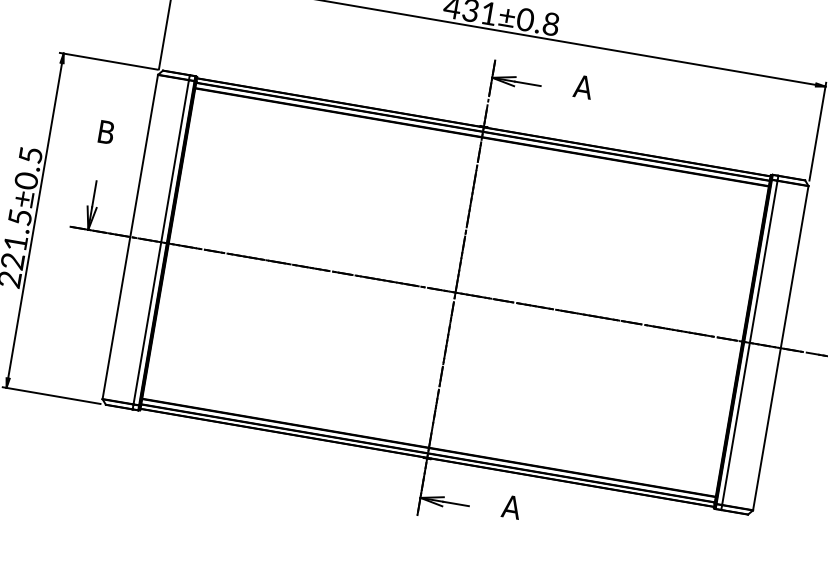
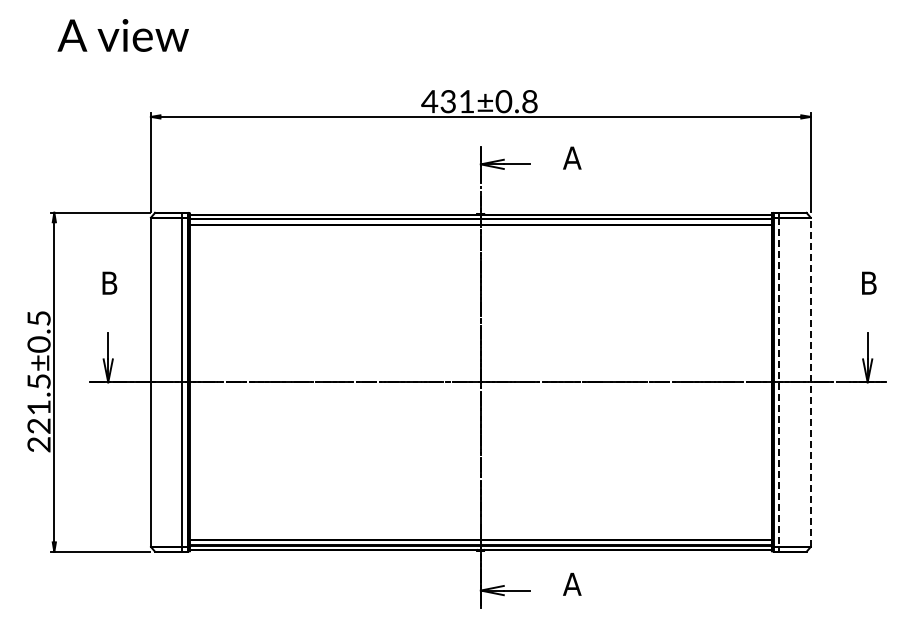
line: (749, 343) -> (779, 382), solid -> dashed
line: (780, 347) -> (810, 381), solid -> dashed

